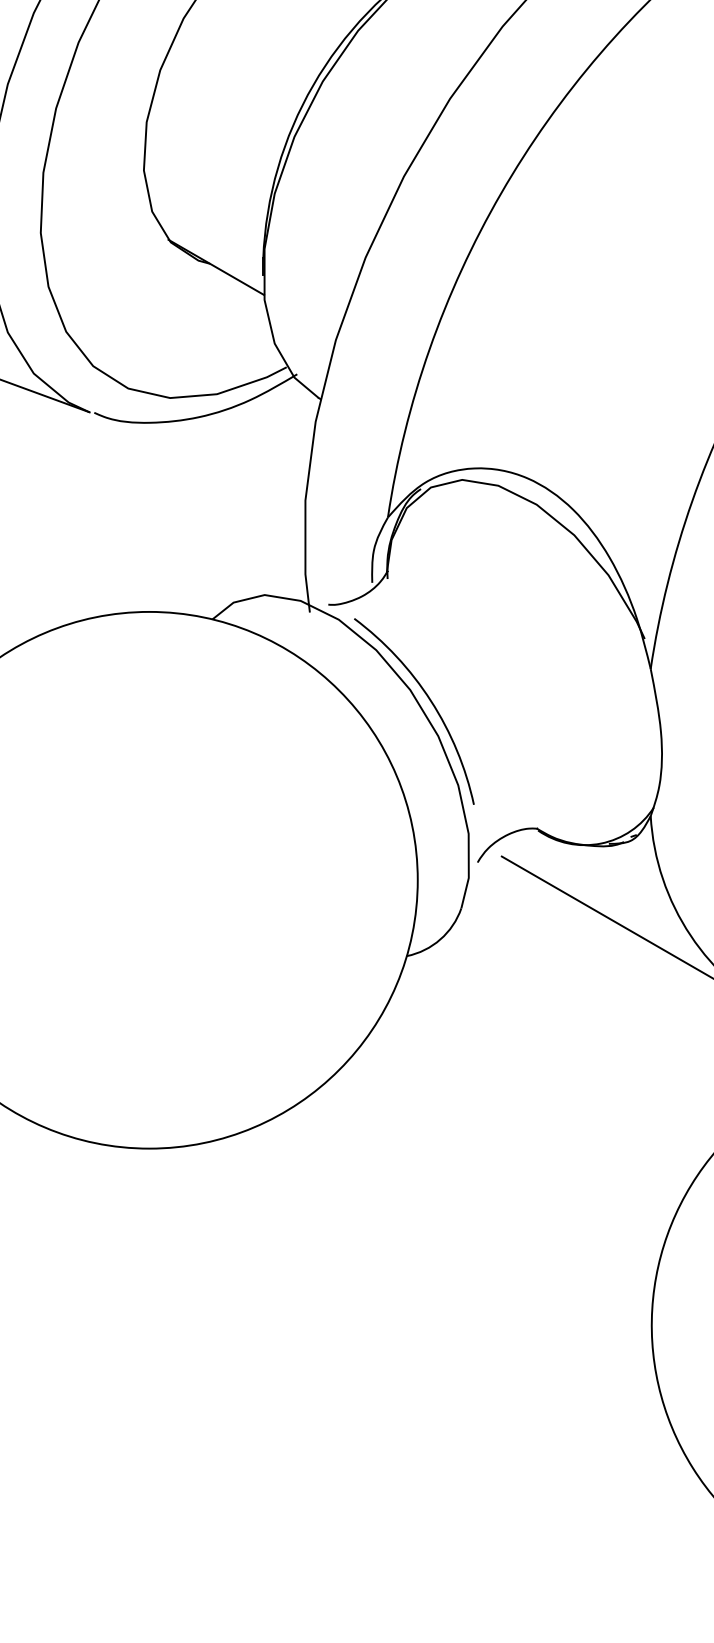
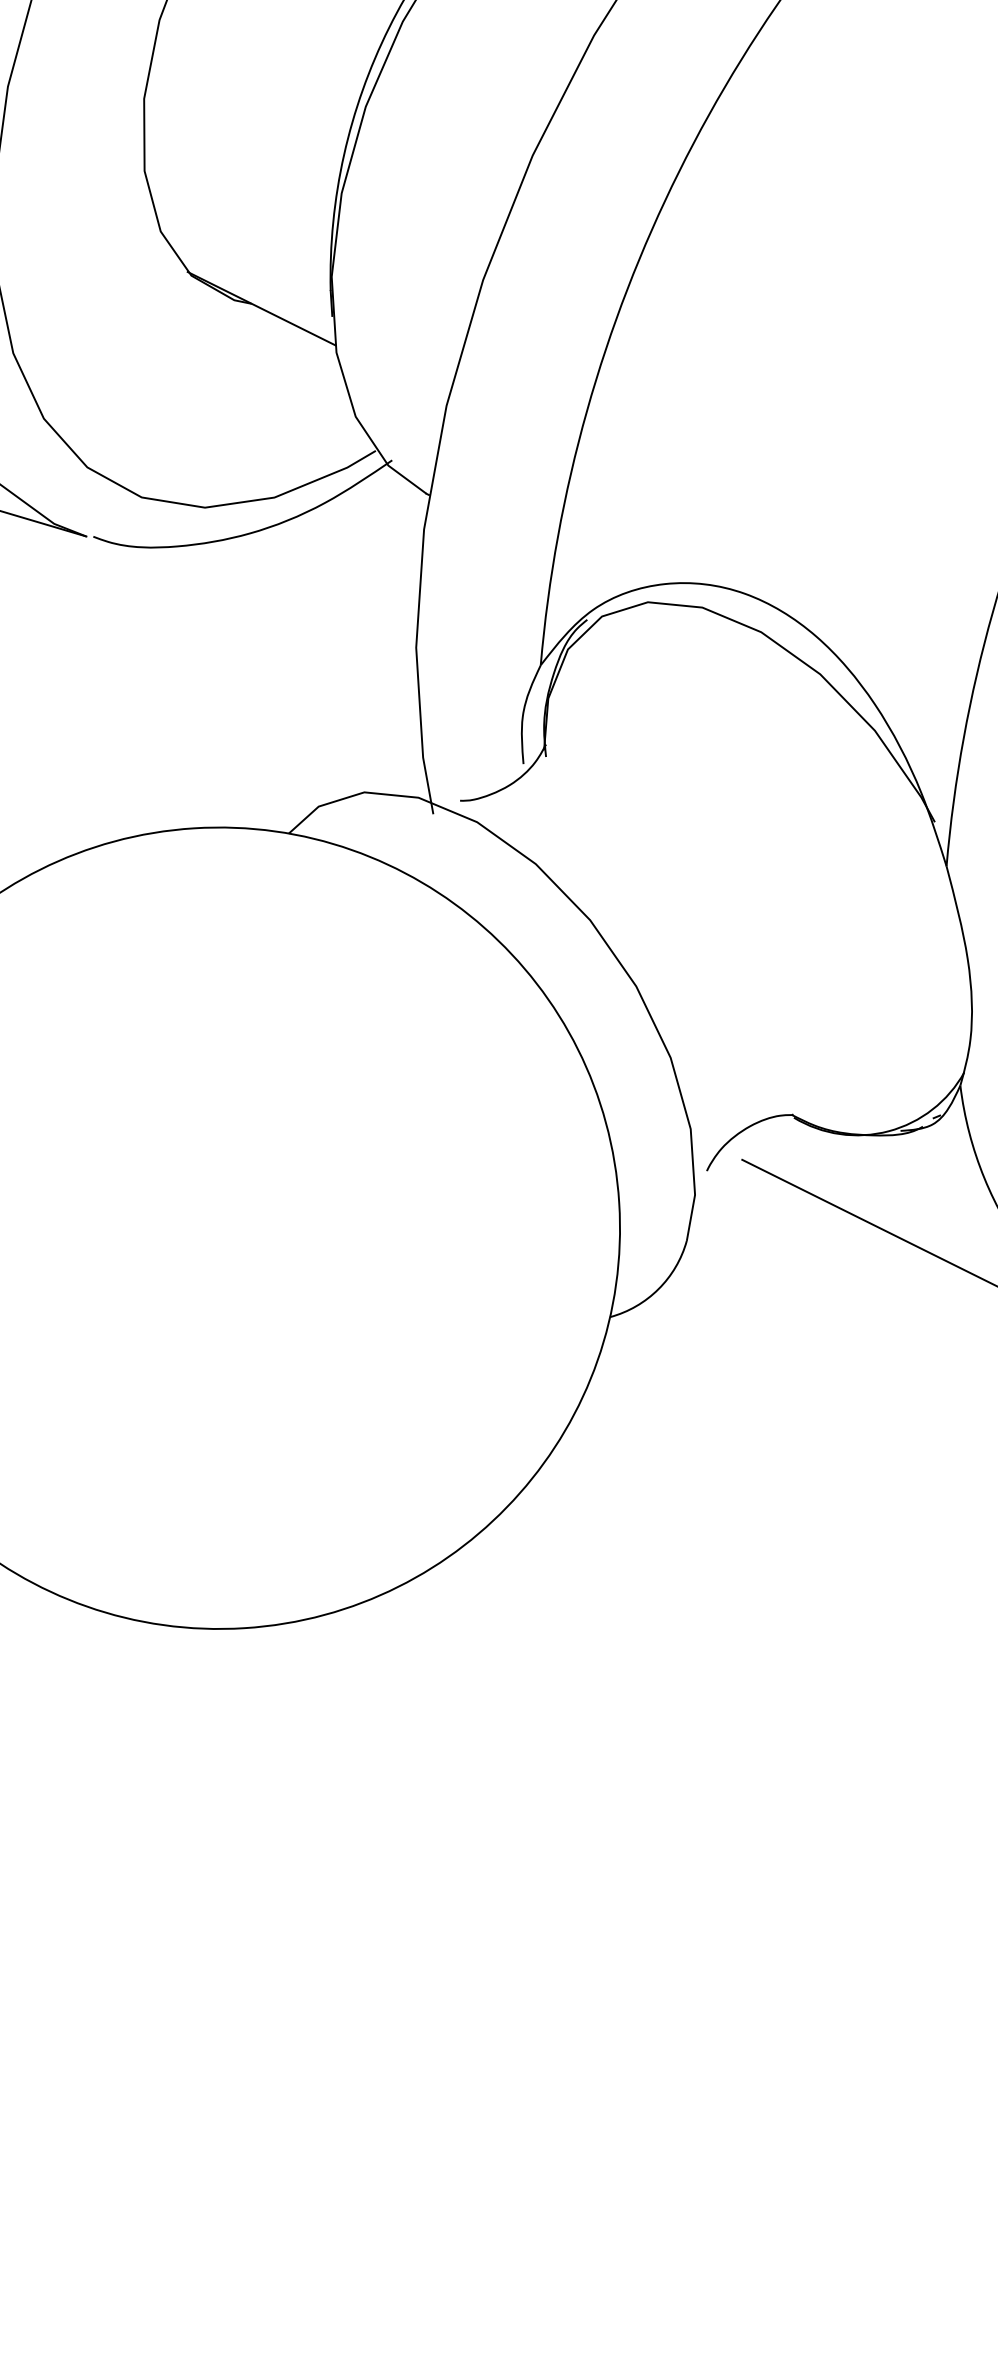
arc: (430, 702) -> (621, 936), removed

